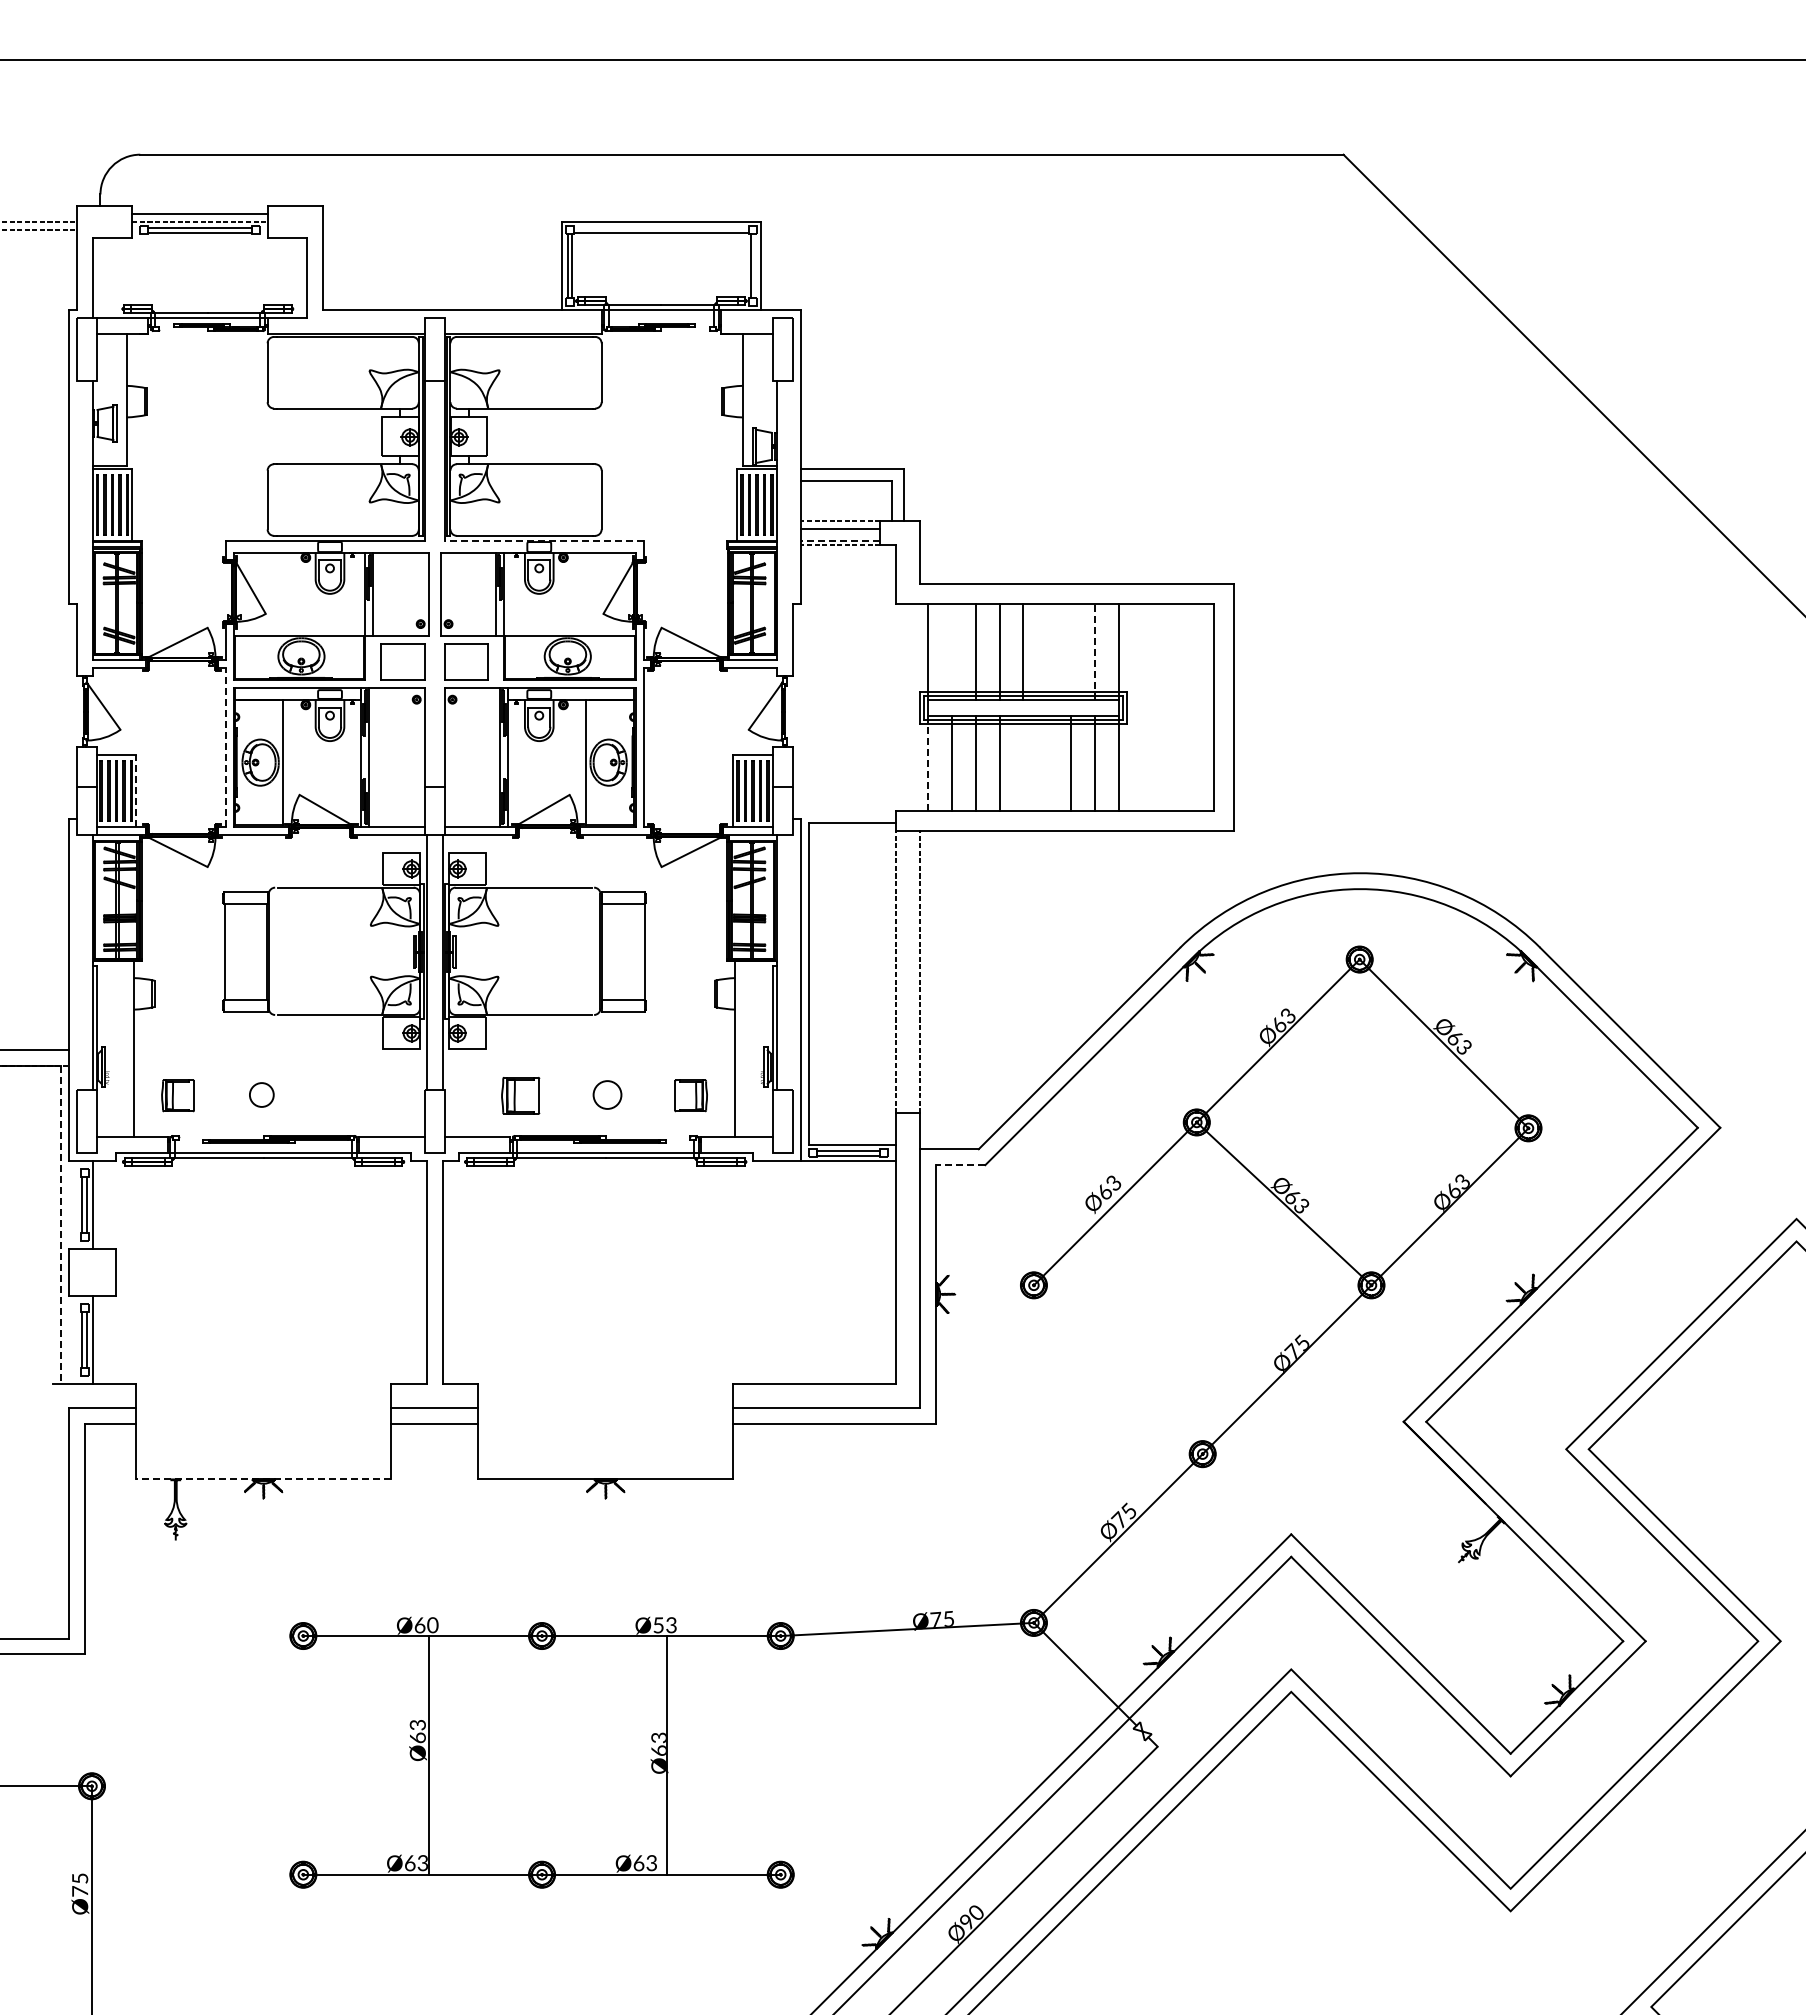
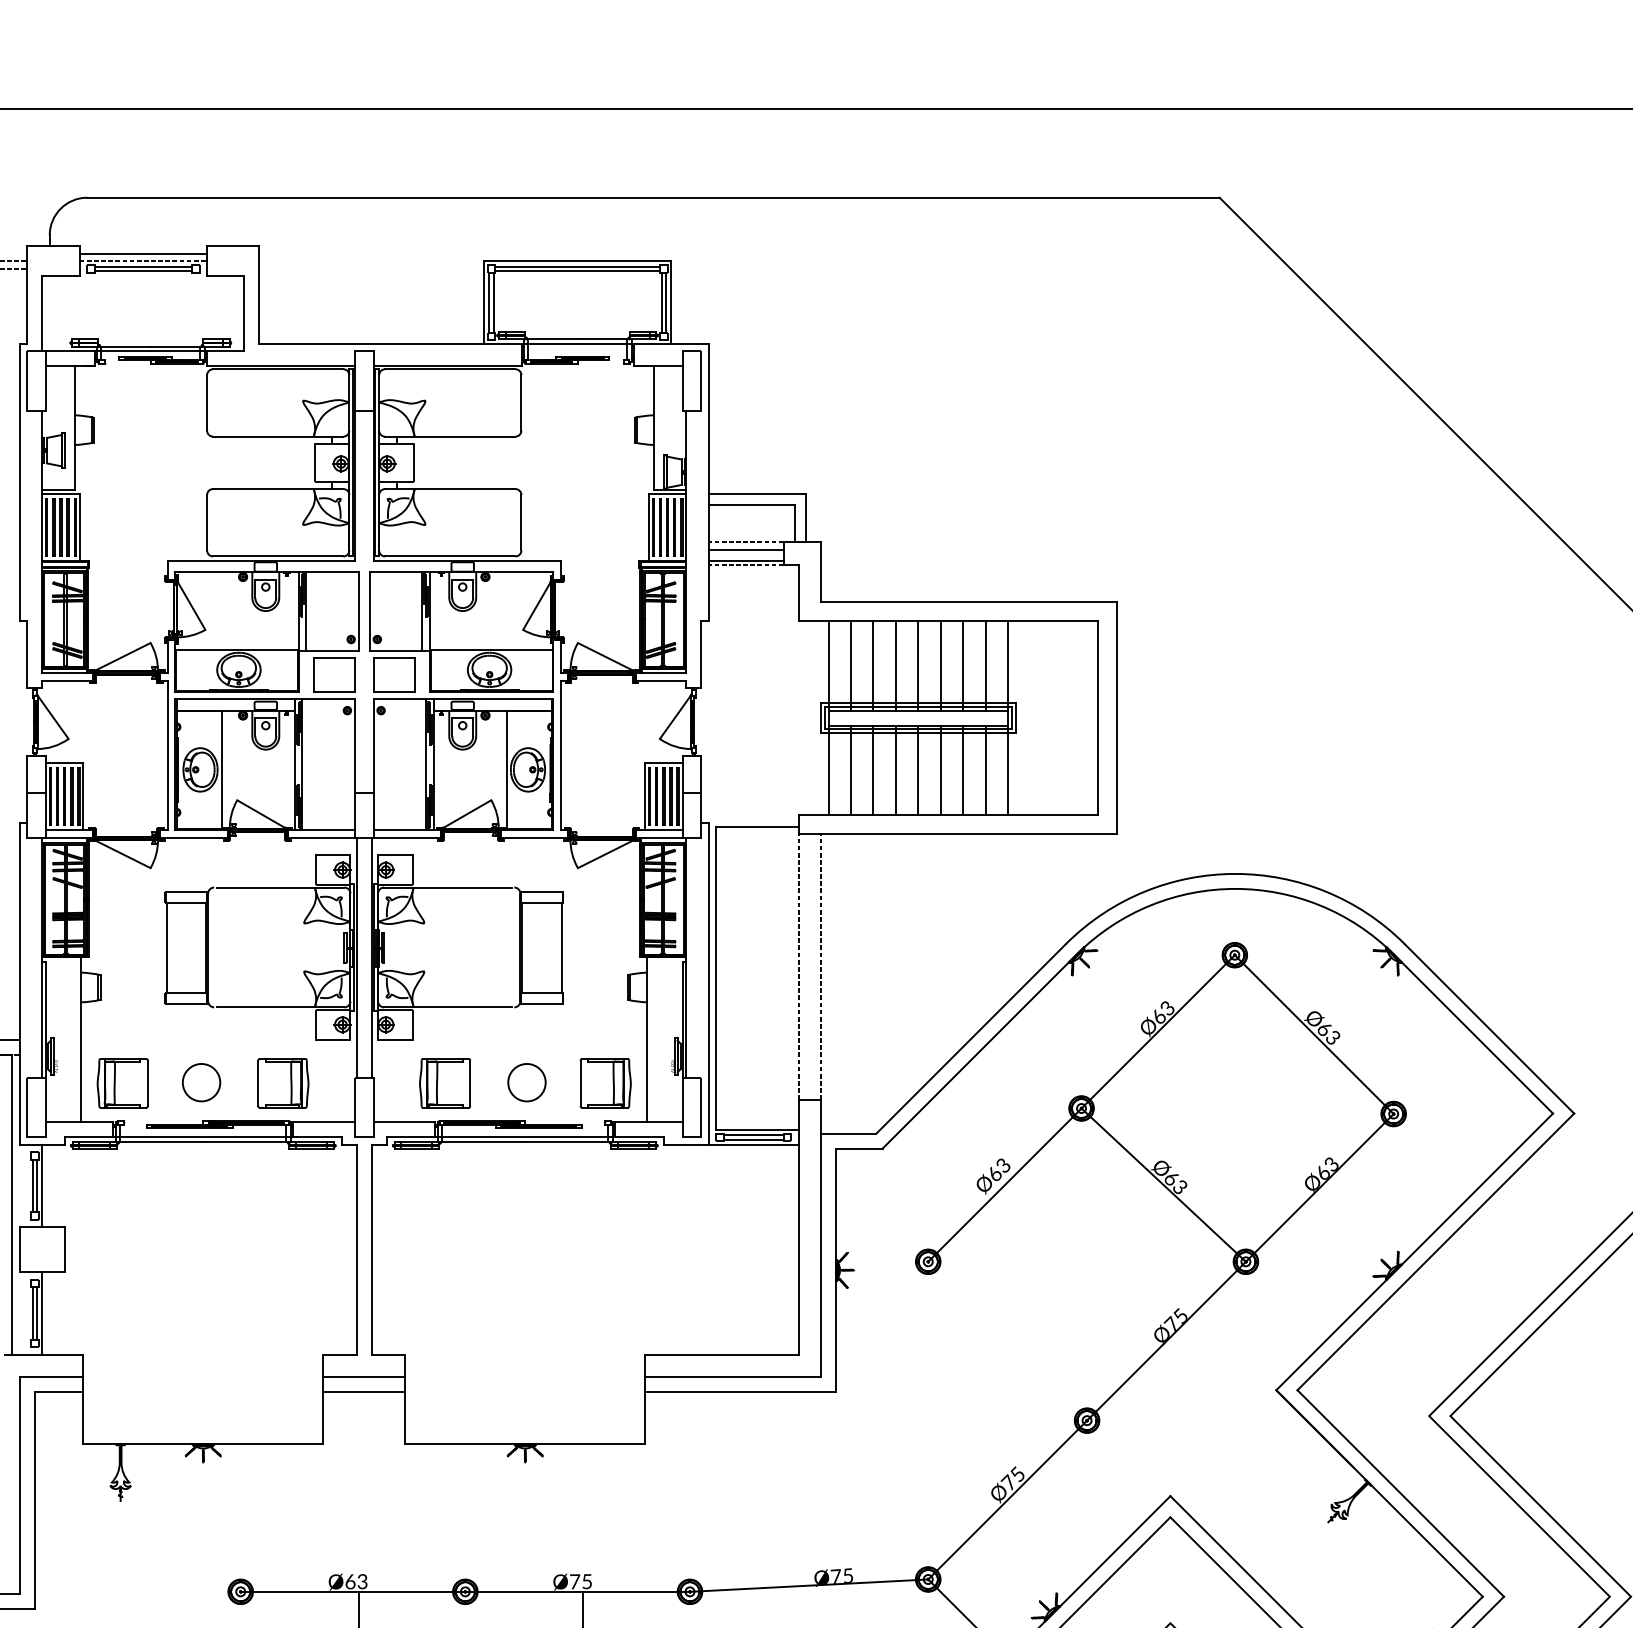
line: (660, 227) -> (576, 266), added
line: (755, 265) -> (666, 302), added
line: (543, 540) -> (466, 560), dashed -> solid
line: (840, 540) -> (746, 560), dashed -> solid
line: (951, 651) -> (850, 665), added
line: (1047, 651) -> (941, 665), added
line: (1071, 651) -> (963, 665), added
line: (1095, 651) -> (986, 665), dashed -> solid
line: (225, 747) -> (167, 755), dashed -> solid
line: (927, 763) -> (828, 770), dashed -> solid
line: (1023, 763) -> (918, 770), added
line: (1047, 763) -> (941, 770), added
line: (136, 791) -> (83, 797), dashed -> solid
circle: (261, 1094) -> (201, 1082), size x1.67
circle: (607, 1094) -> (526, 1082), size x1.43
part: (177, 1095) -> (122, 1083), size x1.67
part: (348, 1095) -> (283, 1083), added
part: (520, 1095) -> (445, 1083), size x1.43
part: (690, 1095) -> (605, 1083), size x1.67
line: (960, 1165) -> (859, 1149), dashed -> solid
line: (60, 1225) -> (12, 1205), dashed -> solid
line: (263, 1479) -> (203, 1444), dashed -> solid
text: (432, 1625) -> (362, 1581), Ø60 -> Ø63
text: (664, 1625) -> (580, 1581), Ø53 -> Ø75

